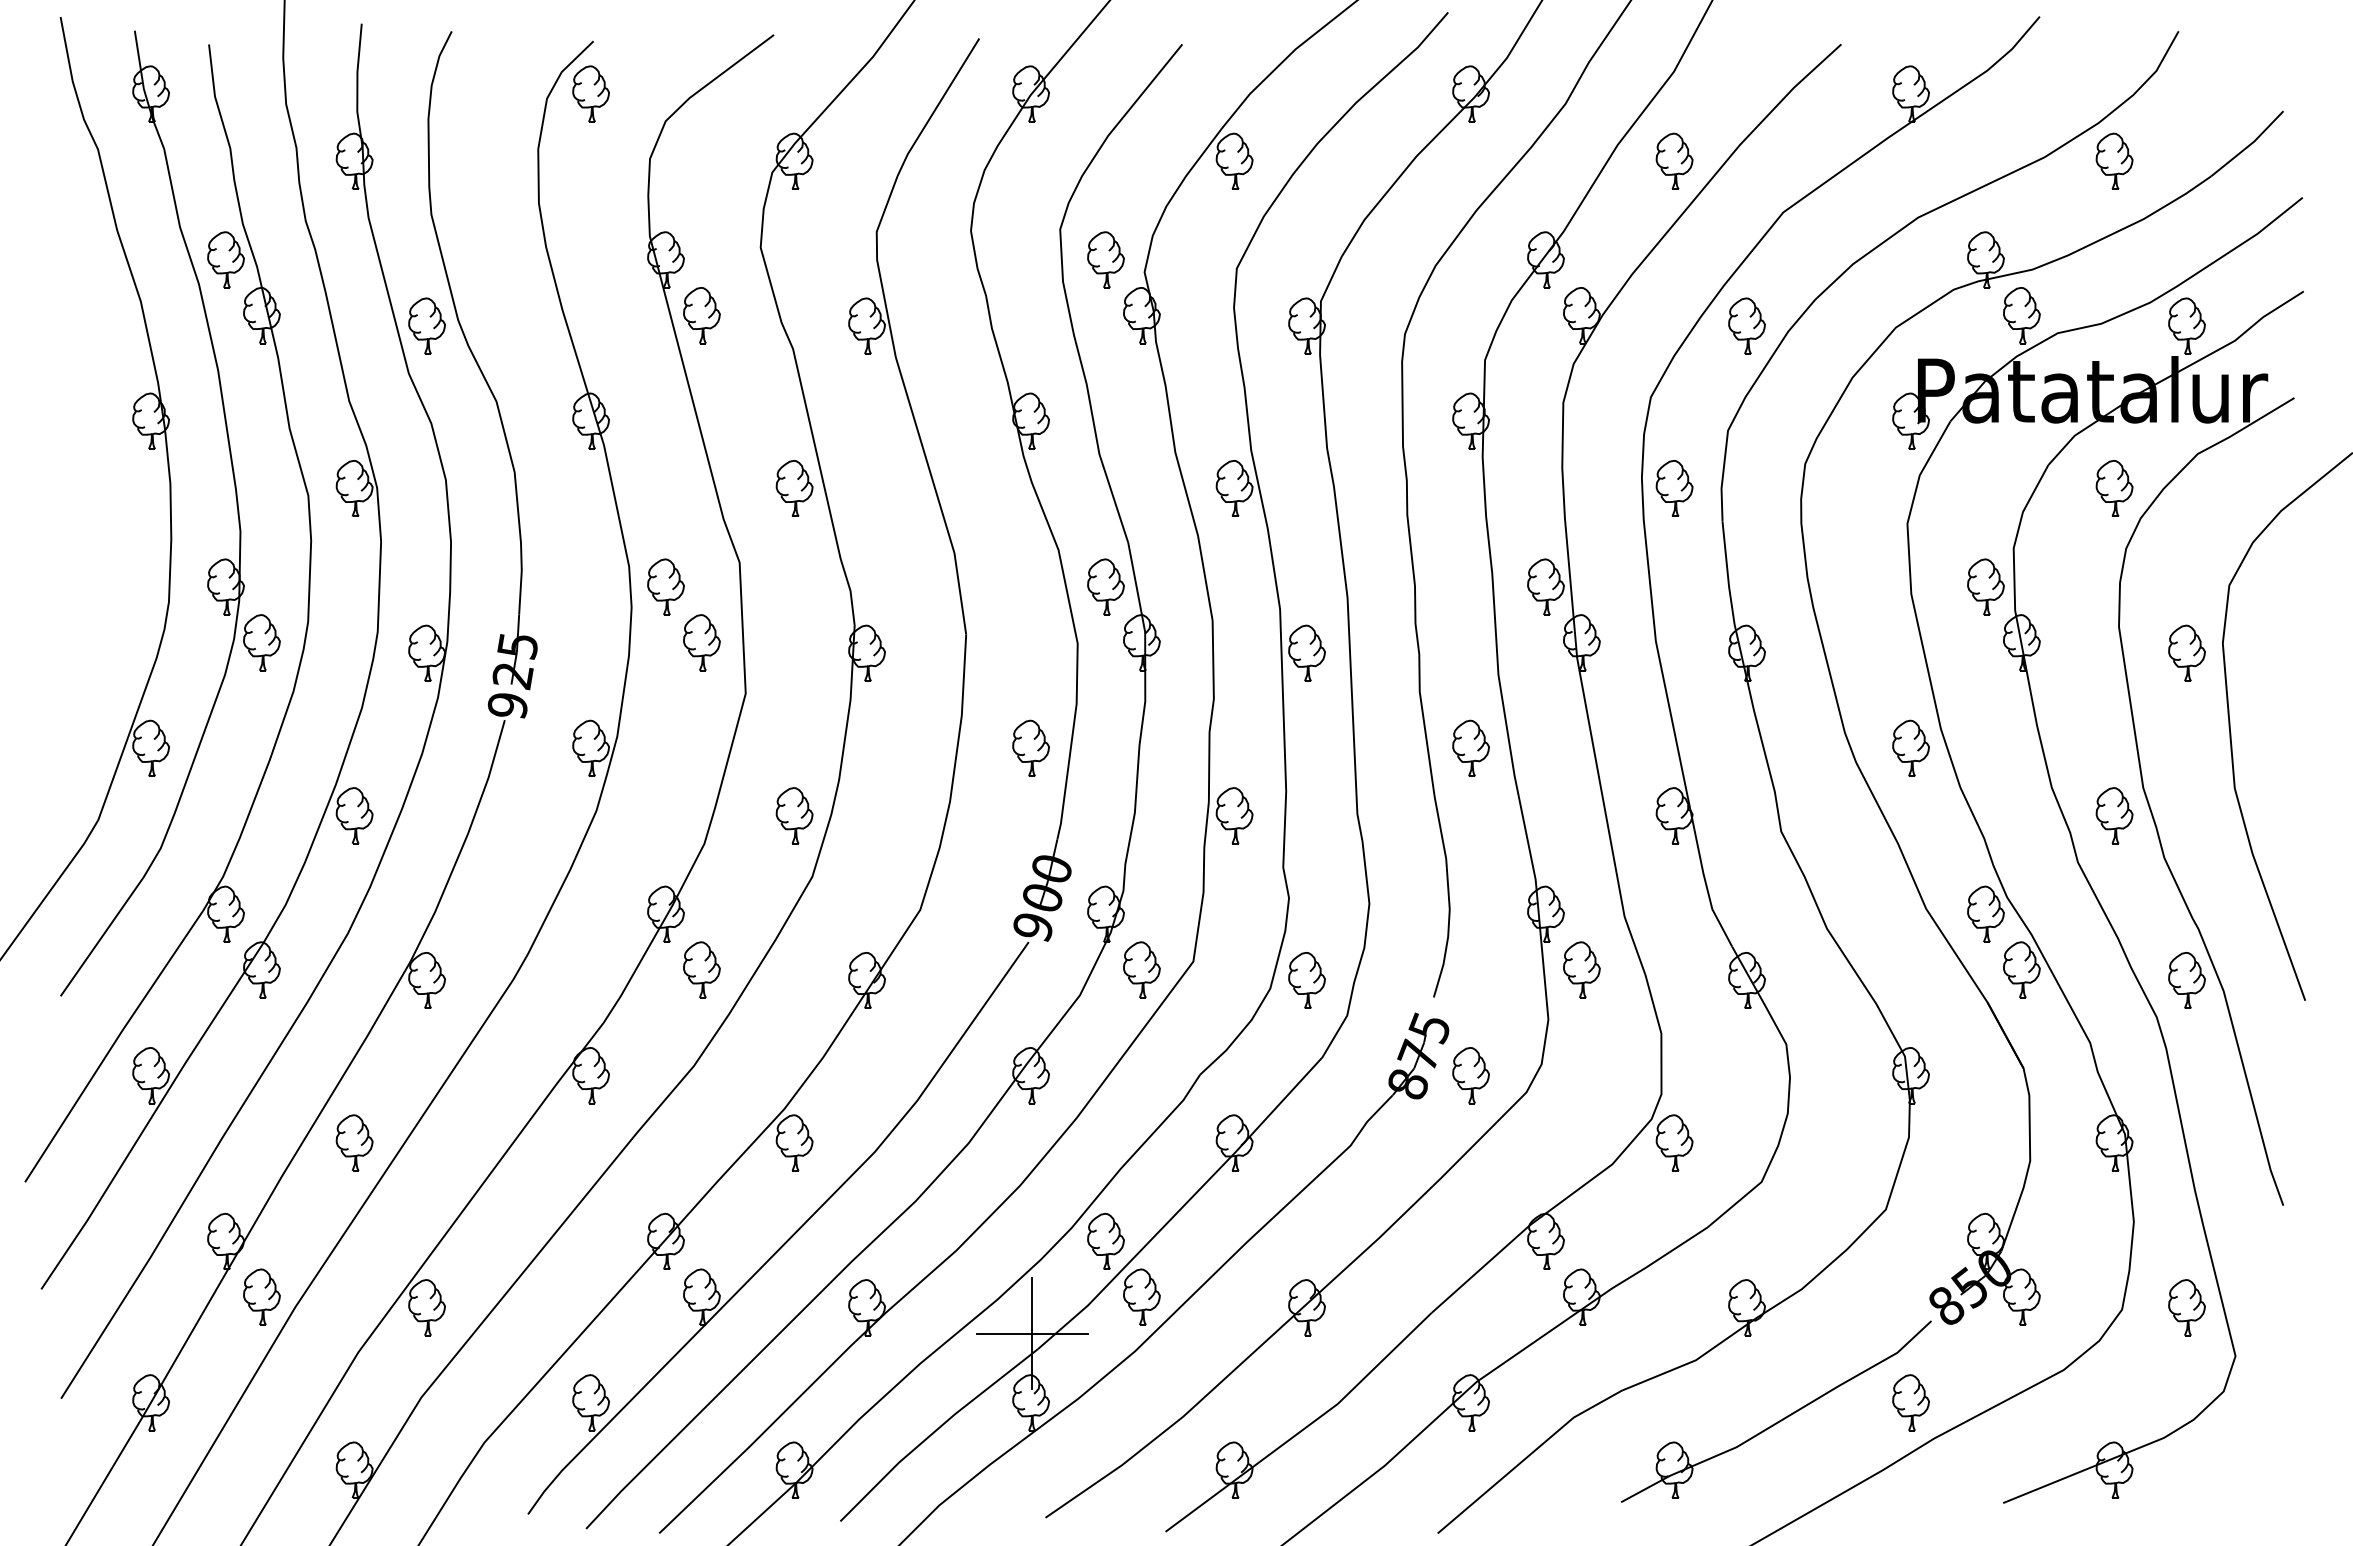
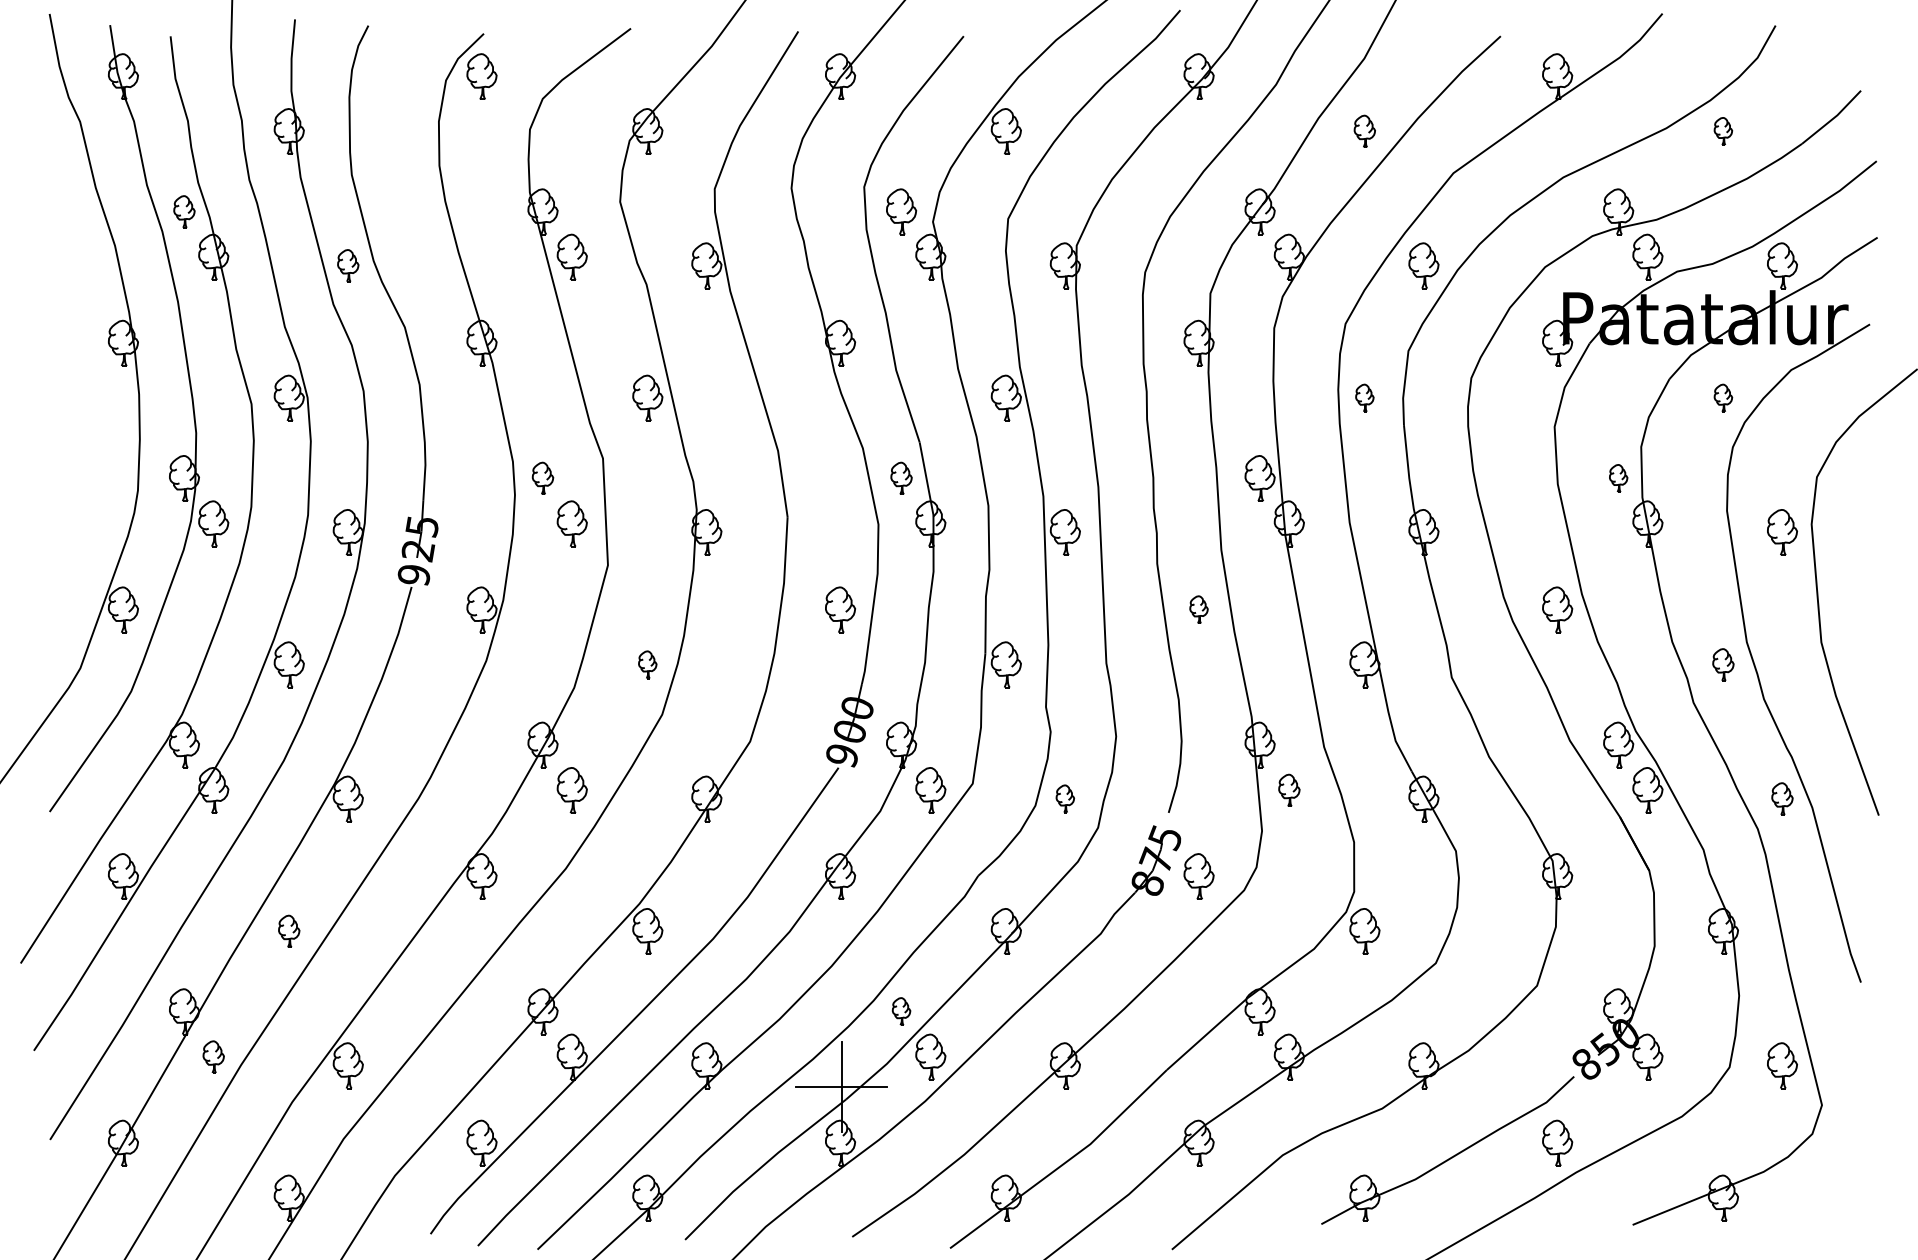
part: (1674, 160) -> (1364, 130), size x0.7
part: (2114, 160) -> (1723, 130), size x0.6
part: (225, 259) -> (184, 211), size x0.7
part: (426, 325) -> (347, 265), size x0.7
part: (1674, 488) -> (1364, 398), size x0.6
part: (2114, 488) -> (1723, 398), size x0.6
part: (665, 586) -> (542, 478), size x0.7
part: (1105, 586) -> (901, 478), size x0.7
part: (1985, 586) -> (1618, 478), size x0.6
part: (1470, 747) -> (1198, 609), size x0.6
part: (794, 815) -> (647, 664), size x0.6
part: (2114, 815) -> (1723, 664), size x0.7
part: (1581, 969) -> (1289, 790), size x0.7
part: (1306, 979) -> (1064, 798), size x0.6
part: (2186, 979) -> (1782, 798), size x0.7
part: (354, 1142) -> (289, 931), size x0.7
part: (1105, 1240) -> (901, 1010), size x0.6
part: (261, 1296) -> (213, 1056), size x0.7

